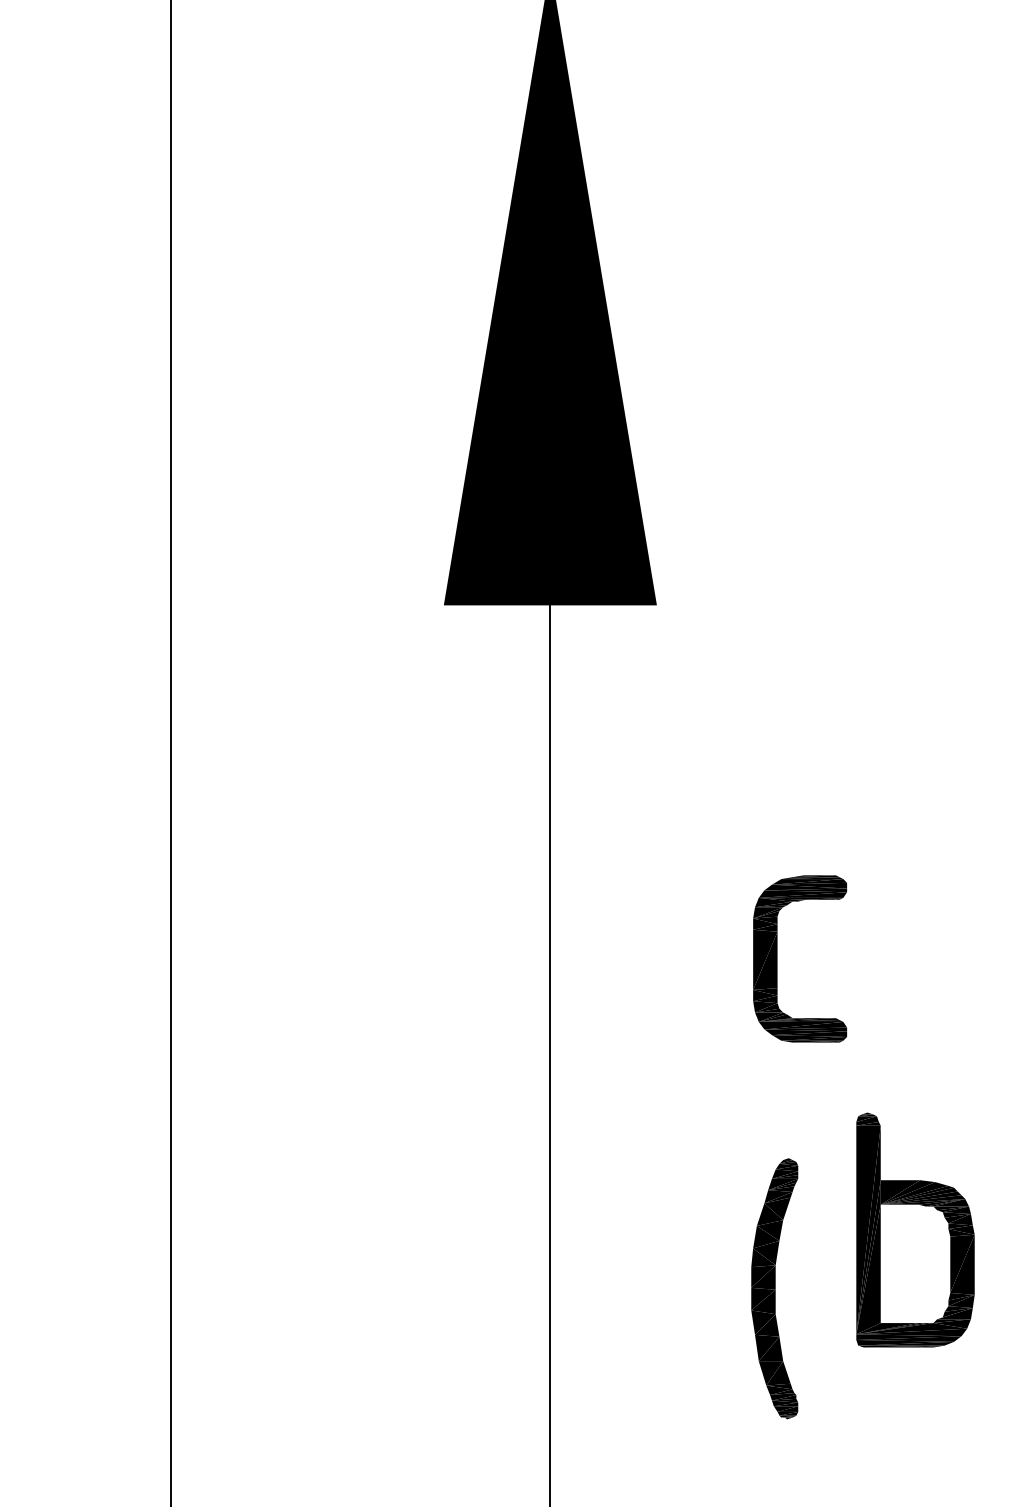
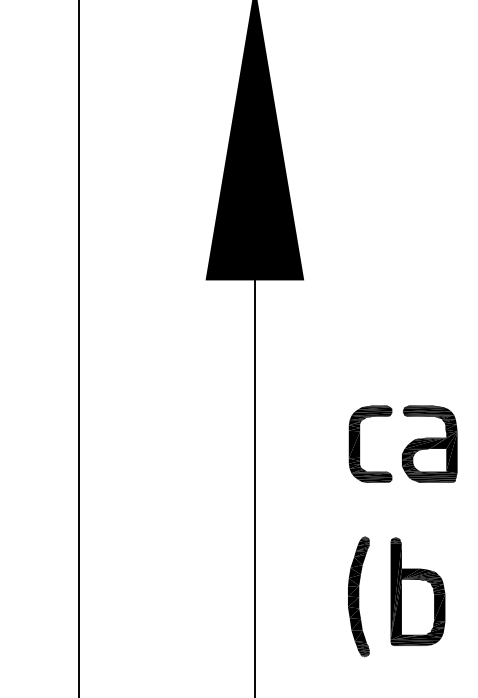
part: (927, 957) -> (429, 443), added
part: (914, 1229) -> (417, 591), moved

